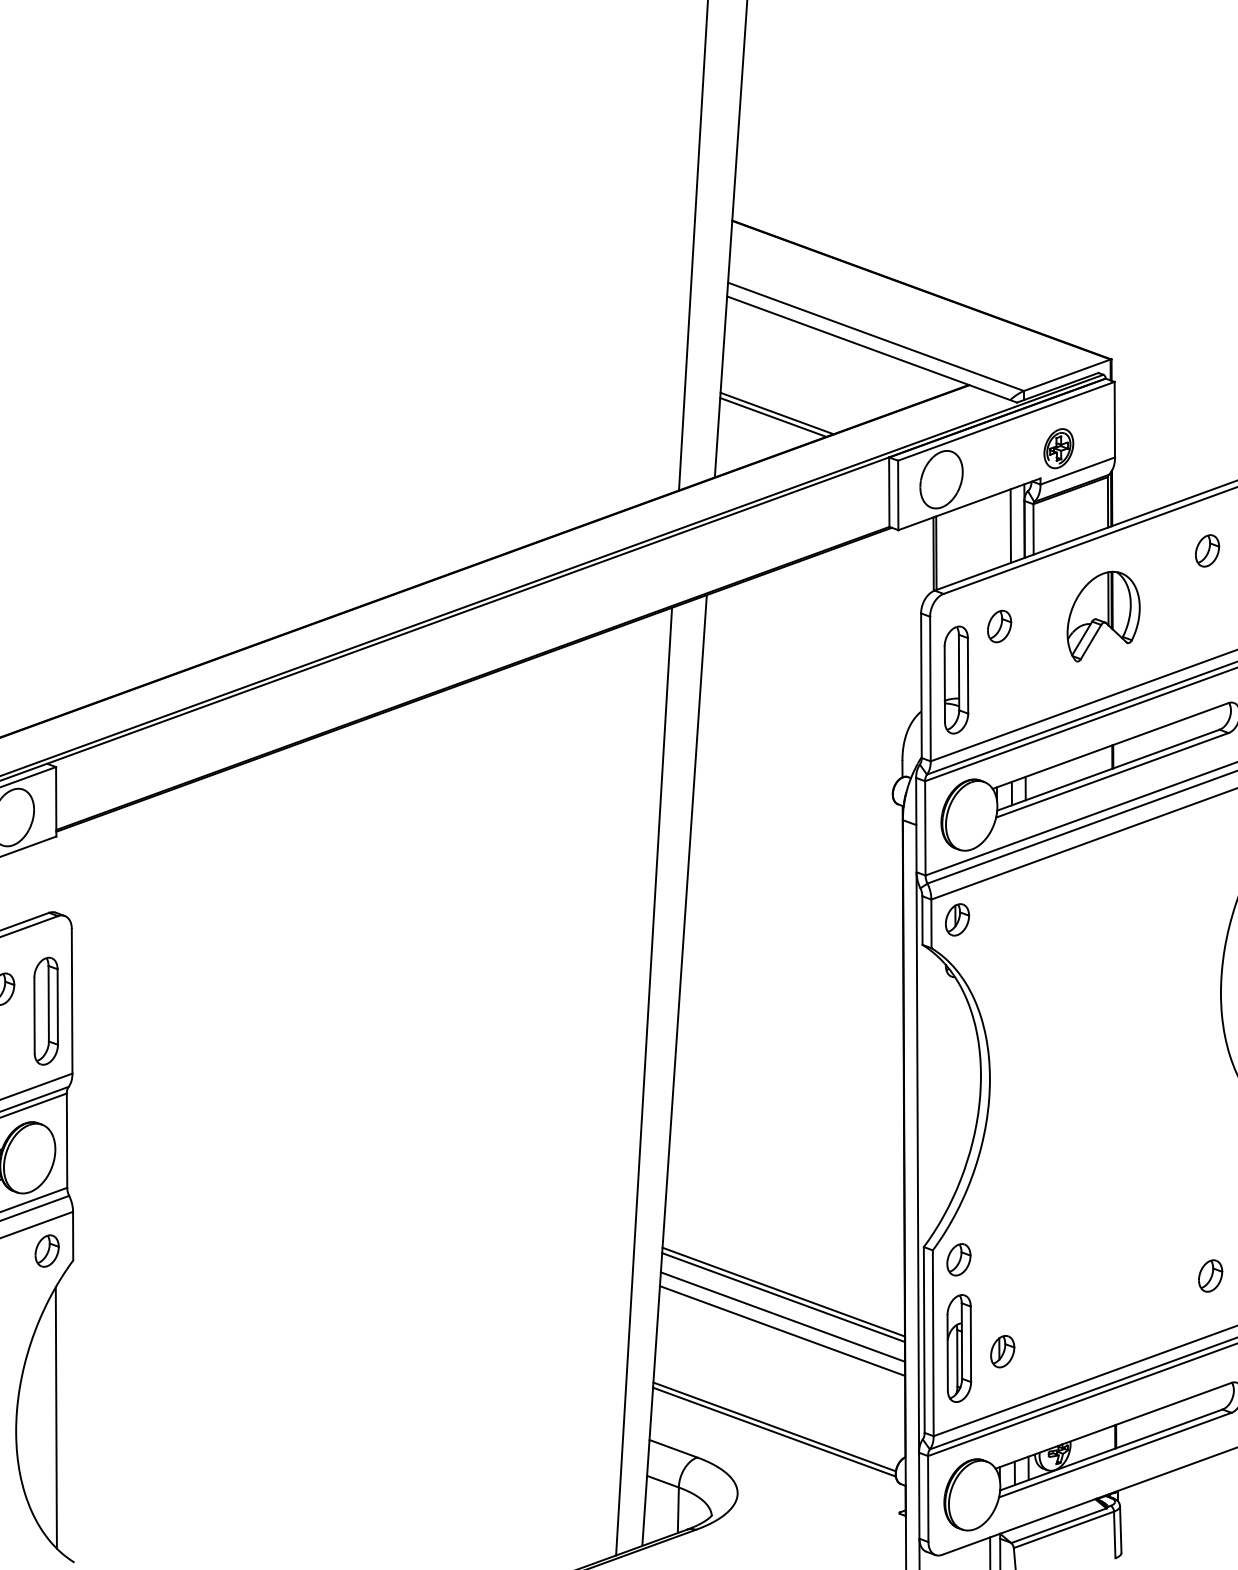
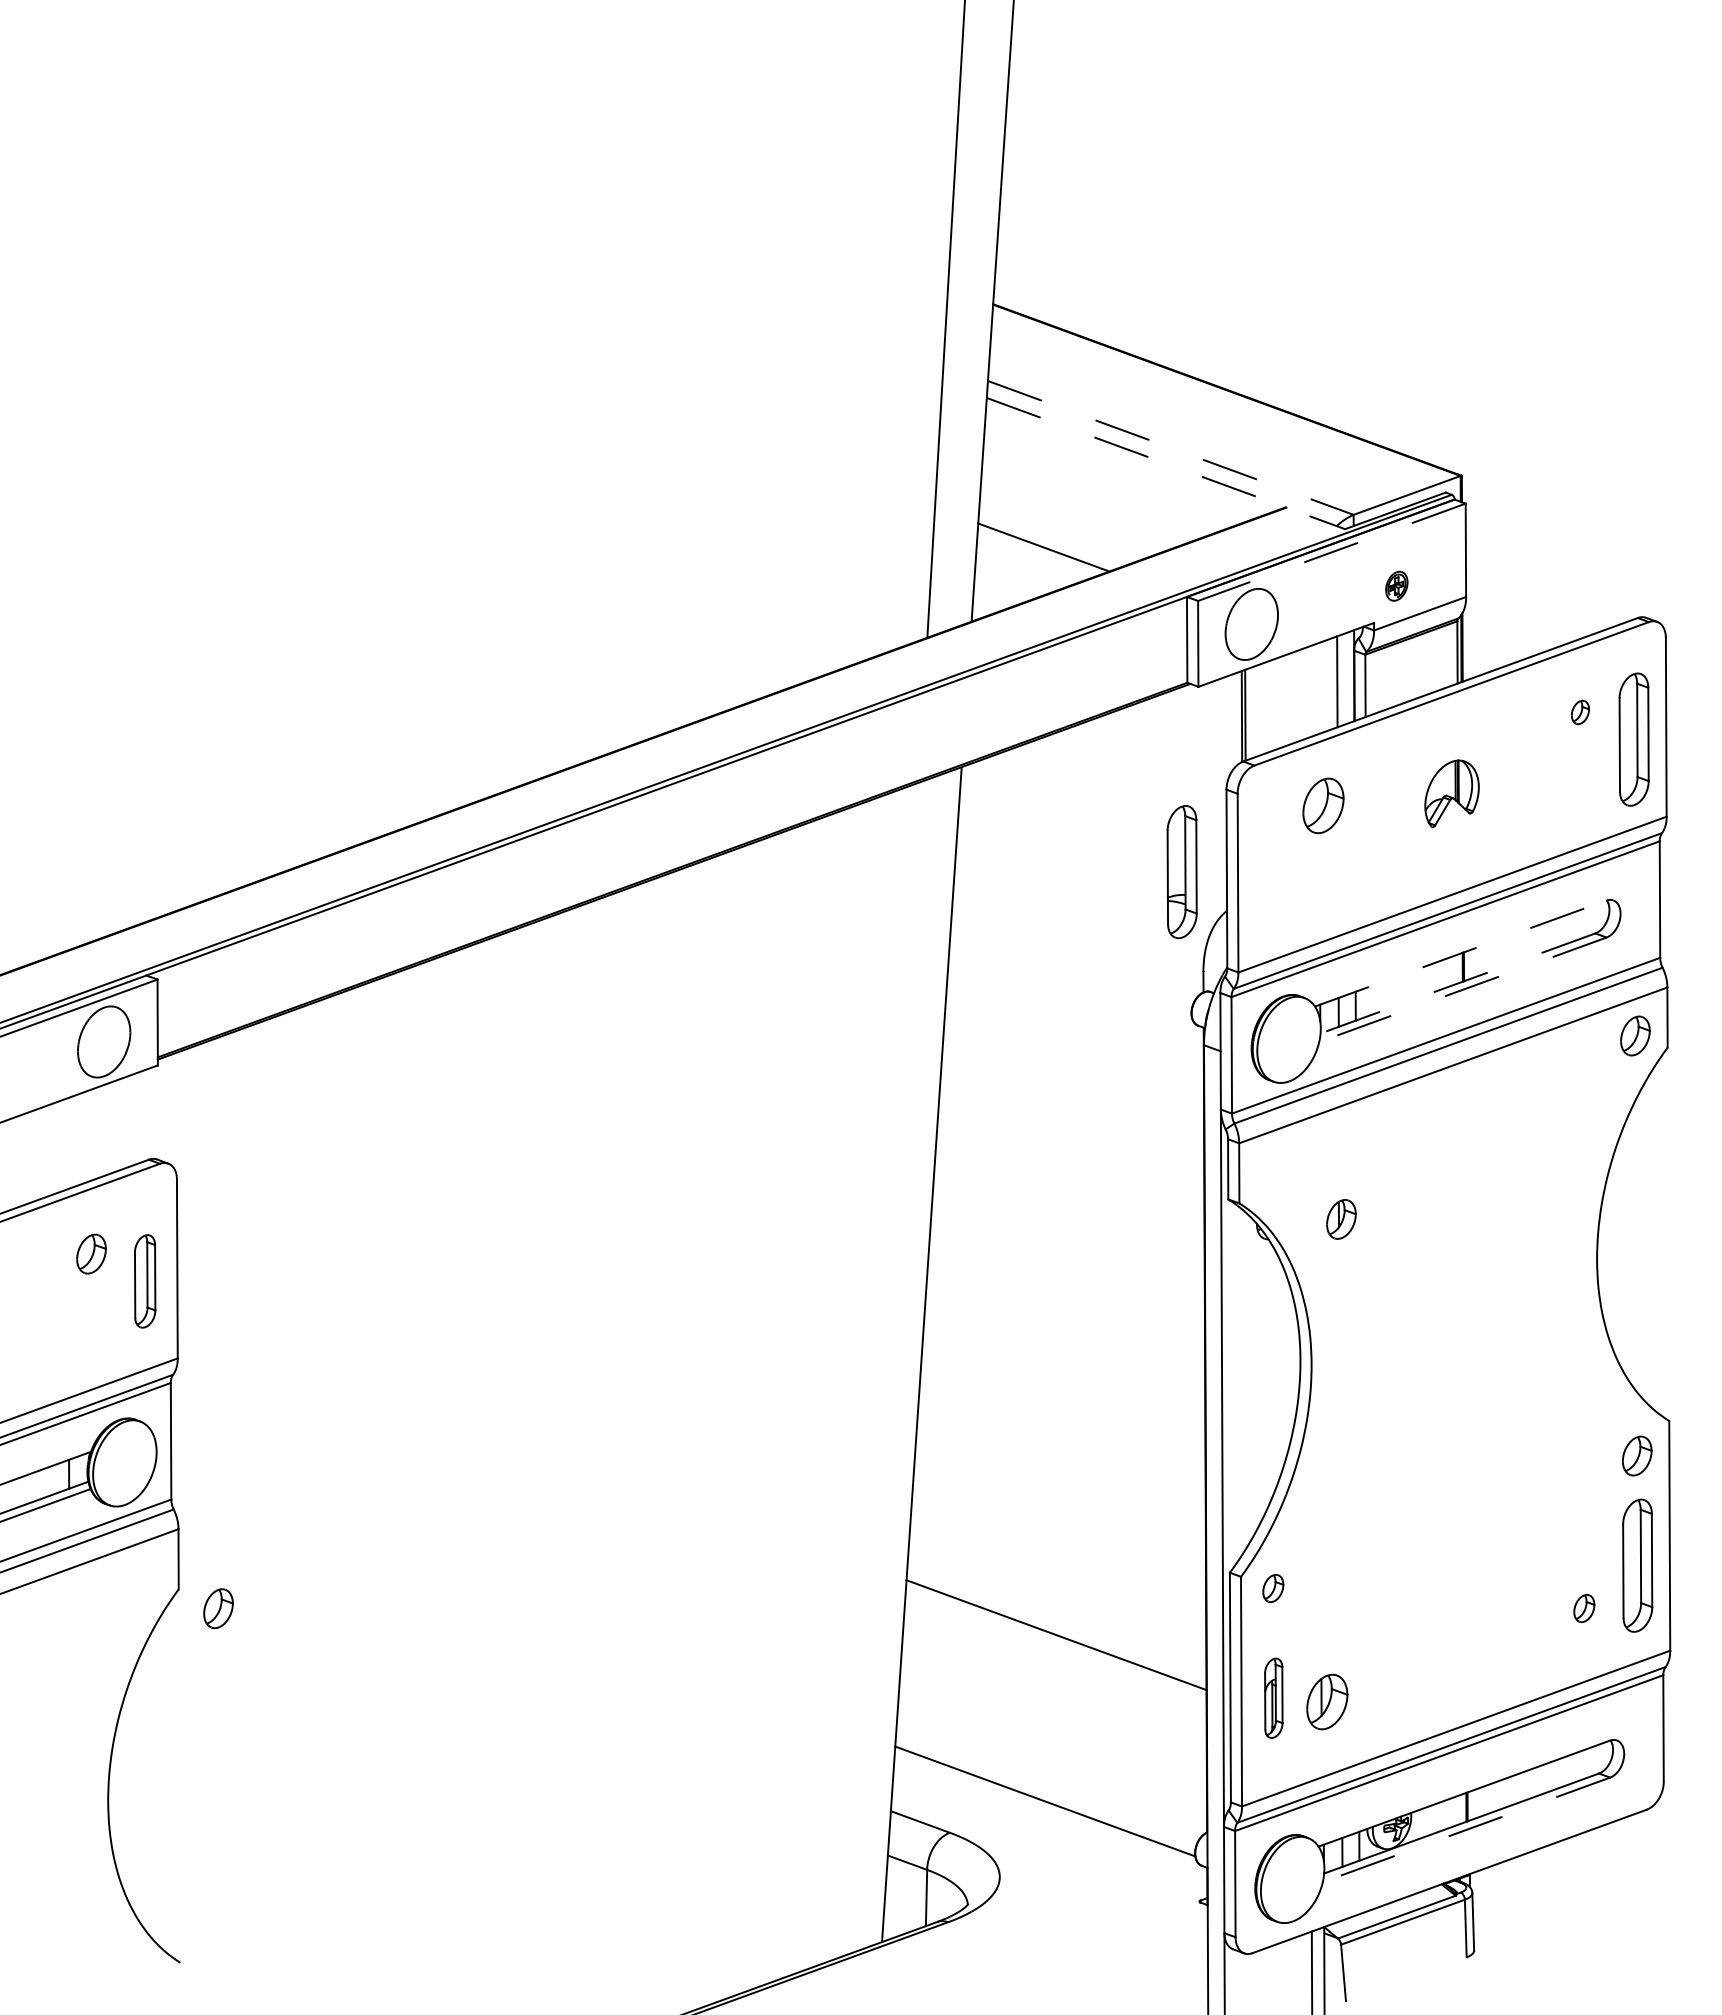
line: (875, 336) -> (1170, 447), solid -> dashed
line: (871, 349) -> (1165, 463), solid -> dashed
line: (777, 413) -> (1048, 542), removed
line: (1006, 421) -> (1331, 552), solid -> dashed
part: (1058, 448) -> (1396, 586), size x0.6
part: (1207, 550) -> (1580, 712), size x0.6
part: (1103, 616) -> (1451, 793), size x0.6
part: (999, 626) -> (1323, 805), size x1.4
part: (955, 680) -> (1181, 872), moved
line: (1111, 745) -> (1461, 953), solid -> dashed
line: (1108, 770) -> (1457, 983), solid -> dashed
line: (1112, 775) -> (1462, 989), solid -> dashed
part: (957, 919) -> (1341, 1219), moved
part: (45, 1011) -> (144, 1281), size x0.7
line: (643, 1080) -> (883, 1367), removed
part: (47, 1250) -> (218, 1608), moved
part: (959, 1259) -> (1273, 1588), size x0.7
part: (1210, 1275) -> (1584, 1608), size x0.7
line: (783, 1292) -> (1056, 1628), removed
line: (782, 1317) -> (1055, 1659), removed
line: (781, 1331) -> (1054, 1676), removed
part: (959, 1348) -> (1273, 1698), size x0.6
part: (1002, 1351) -> (1327, 1701), size x1.4
line: (56, 1417) -> (157, 1783), removed
line: (774, 1426) -> (1045, 1794), removed
line: (1115, 1454) -> (1466, 1829), solid -> dashed

